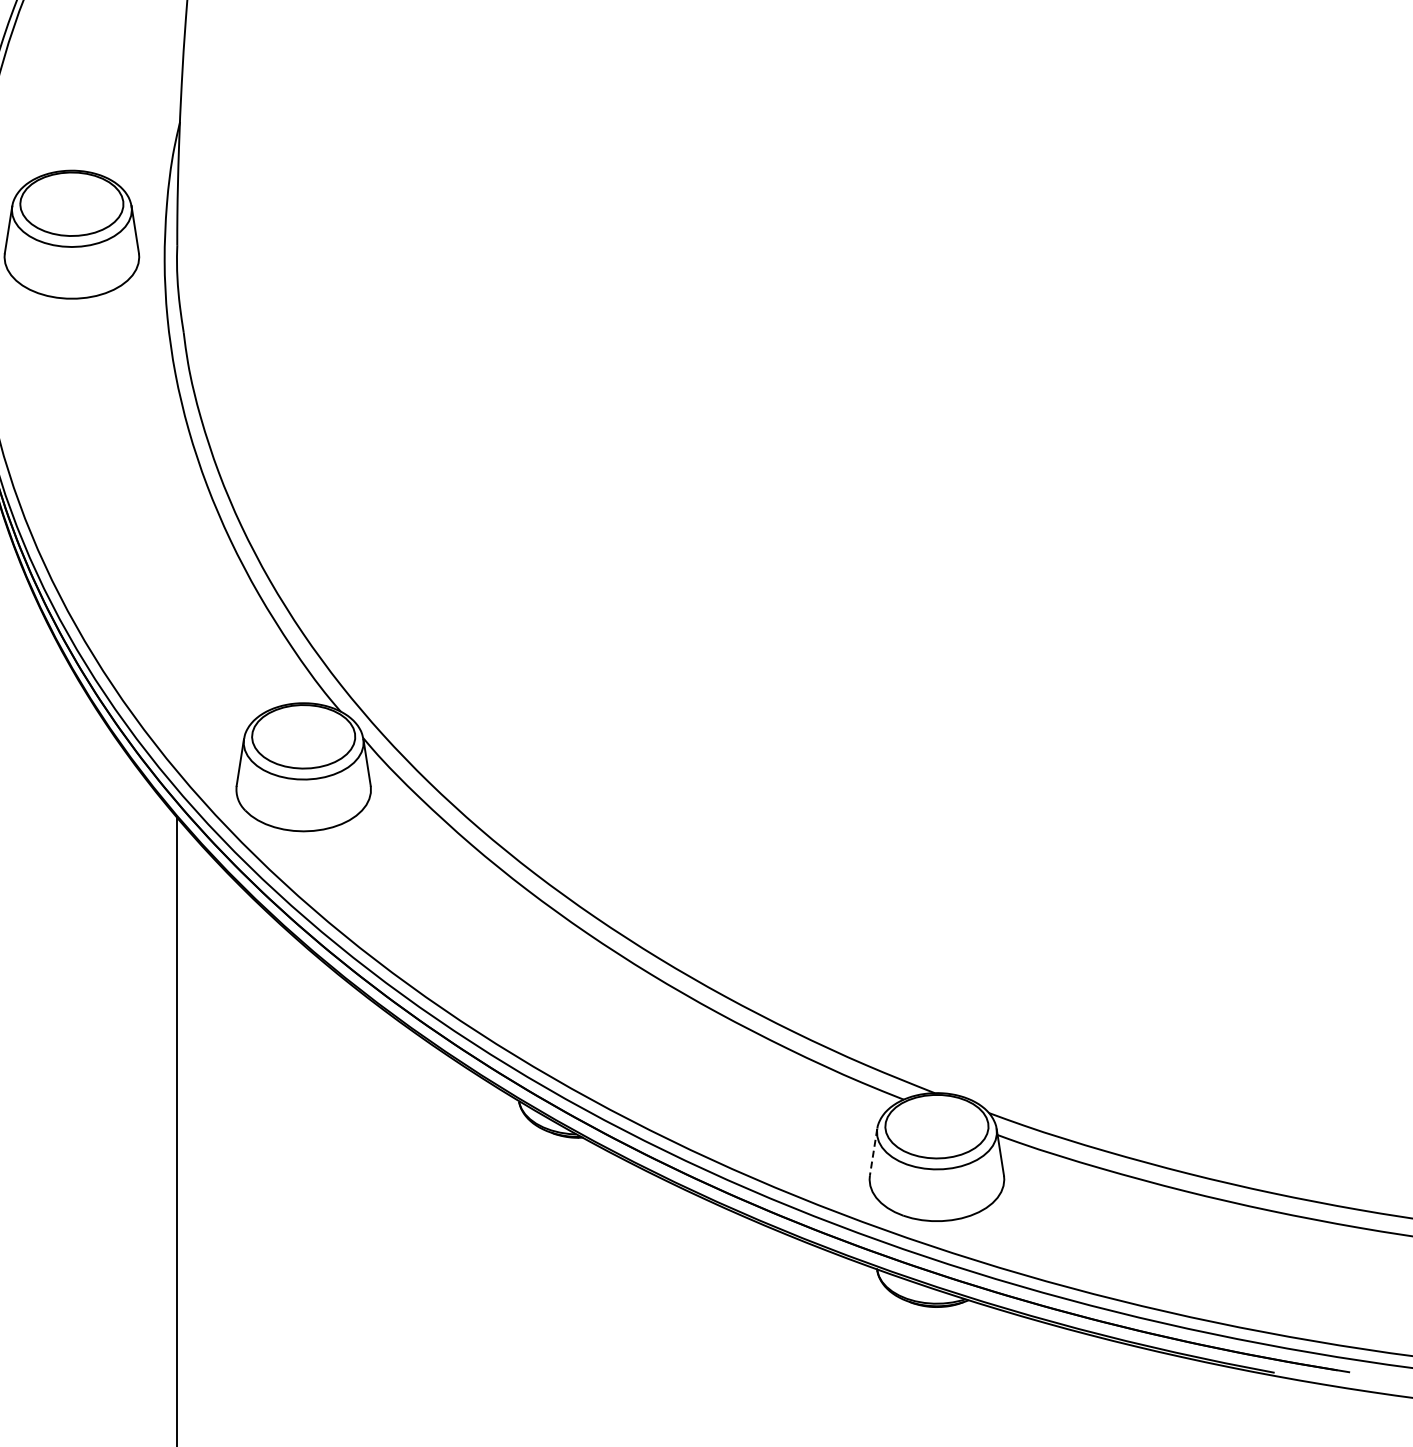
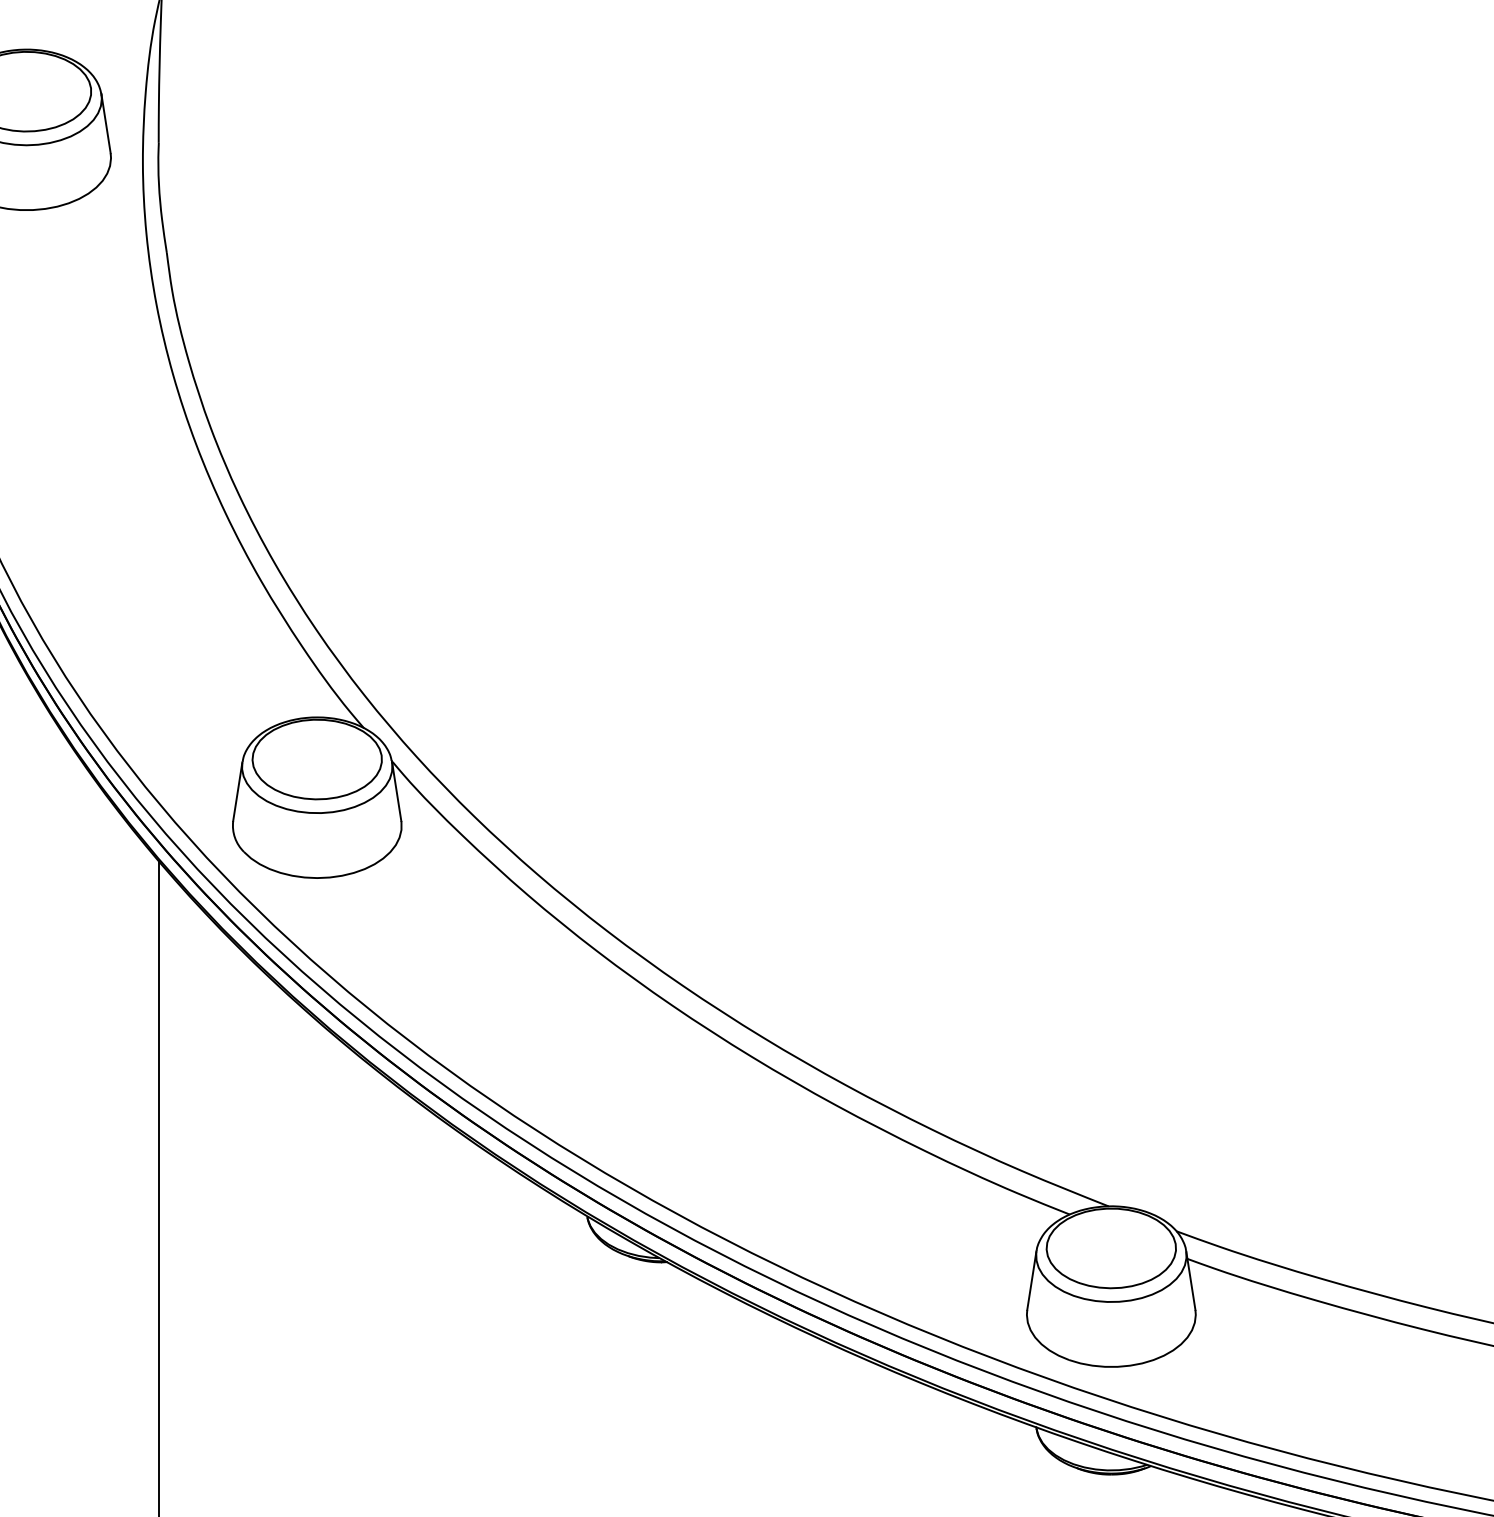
line: (873, 1152) -> (1031, 1280), dashed -> solid

